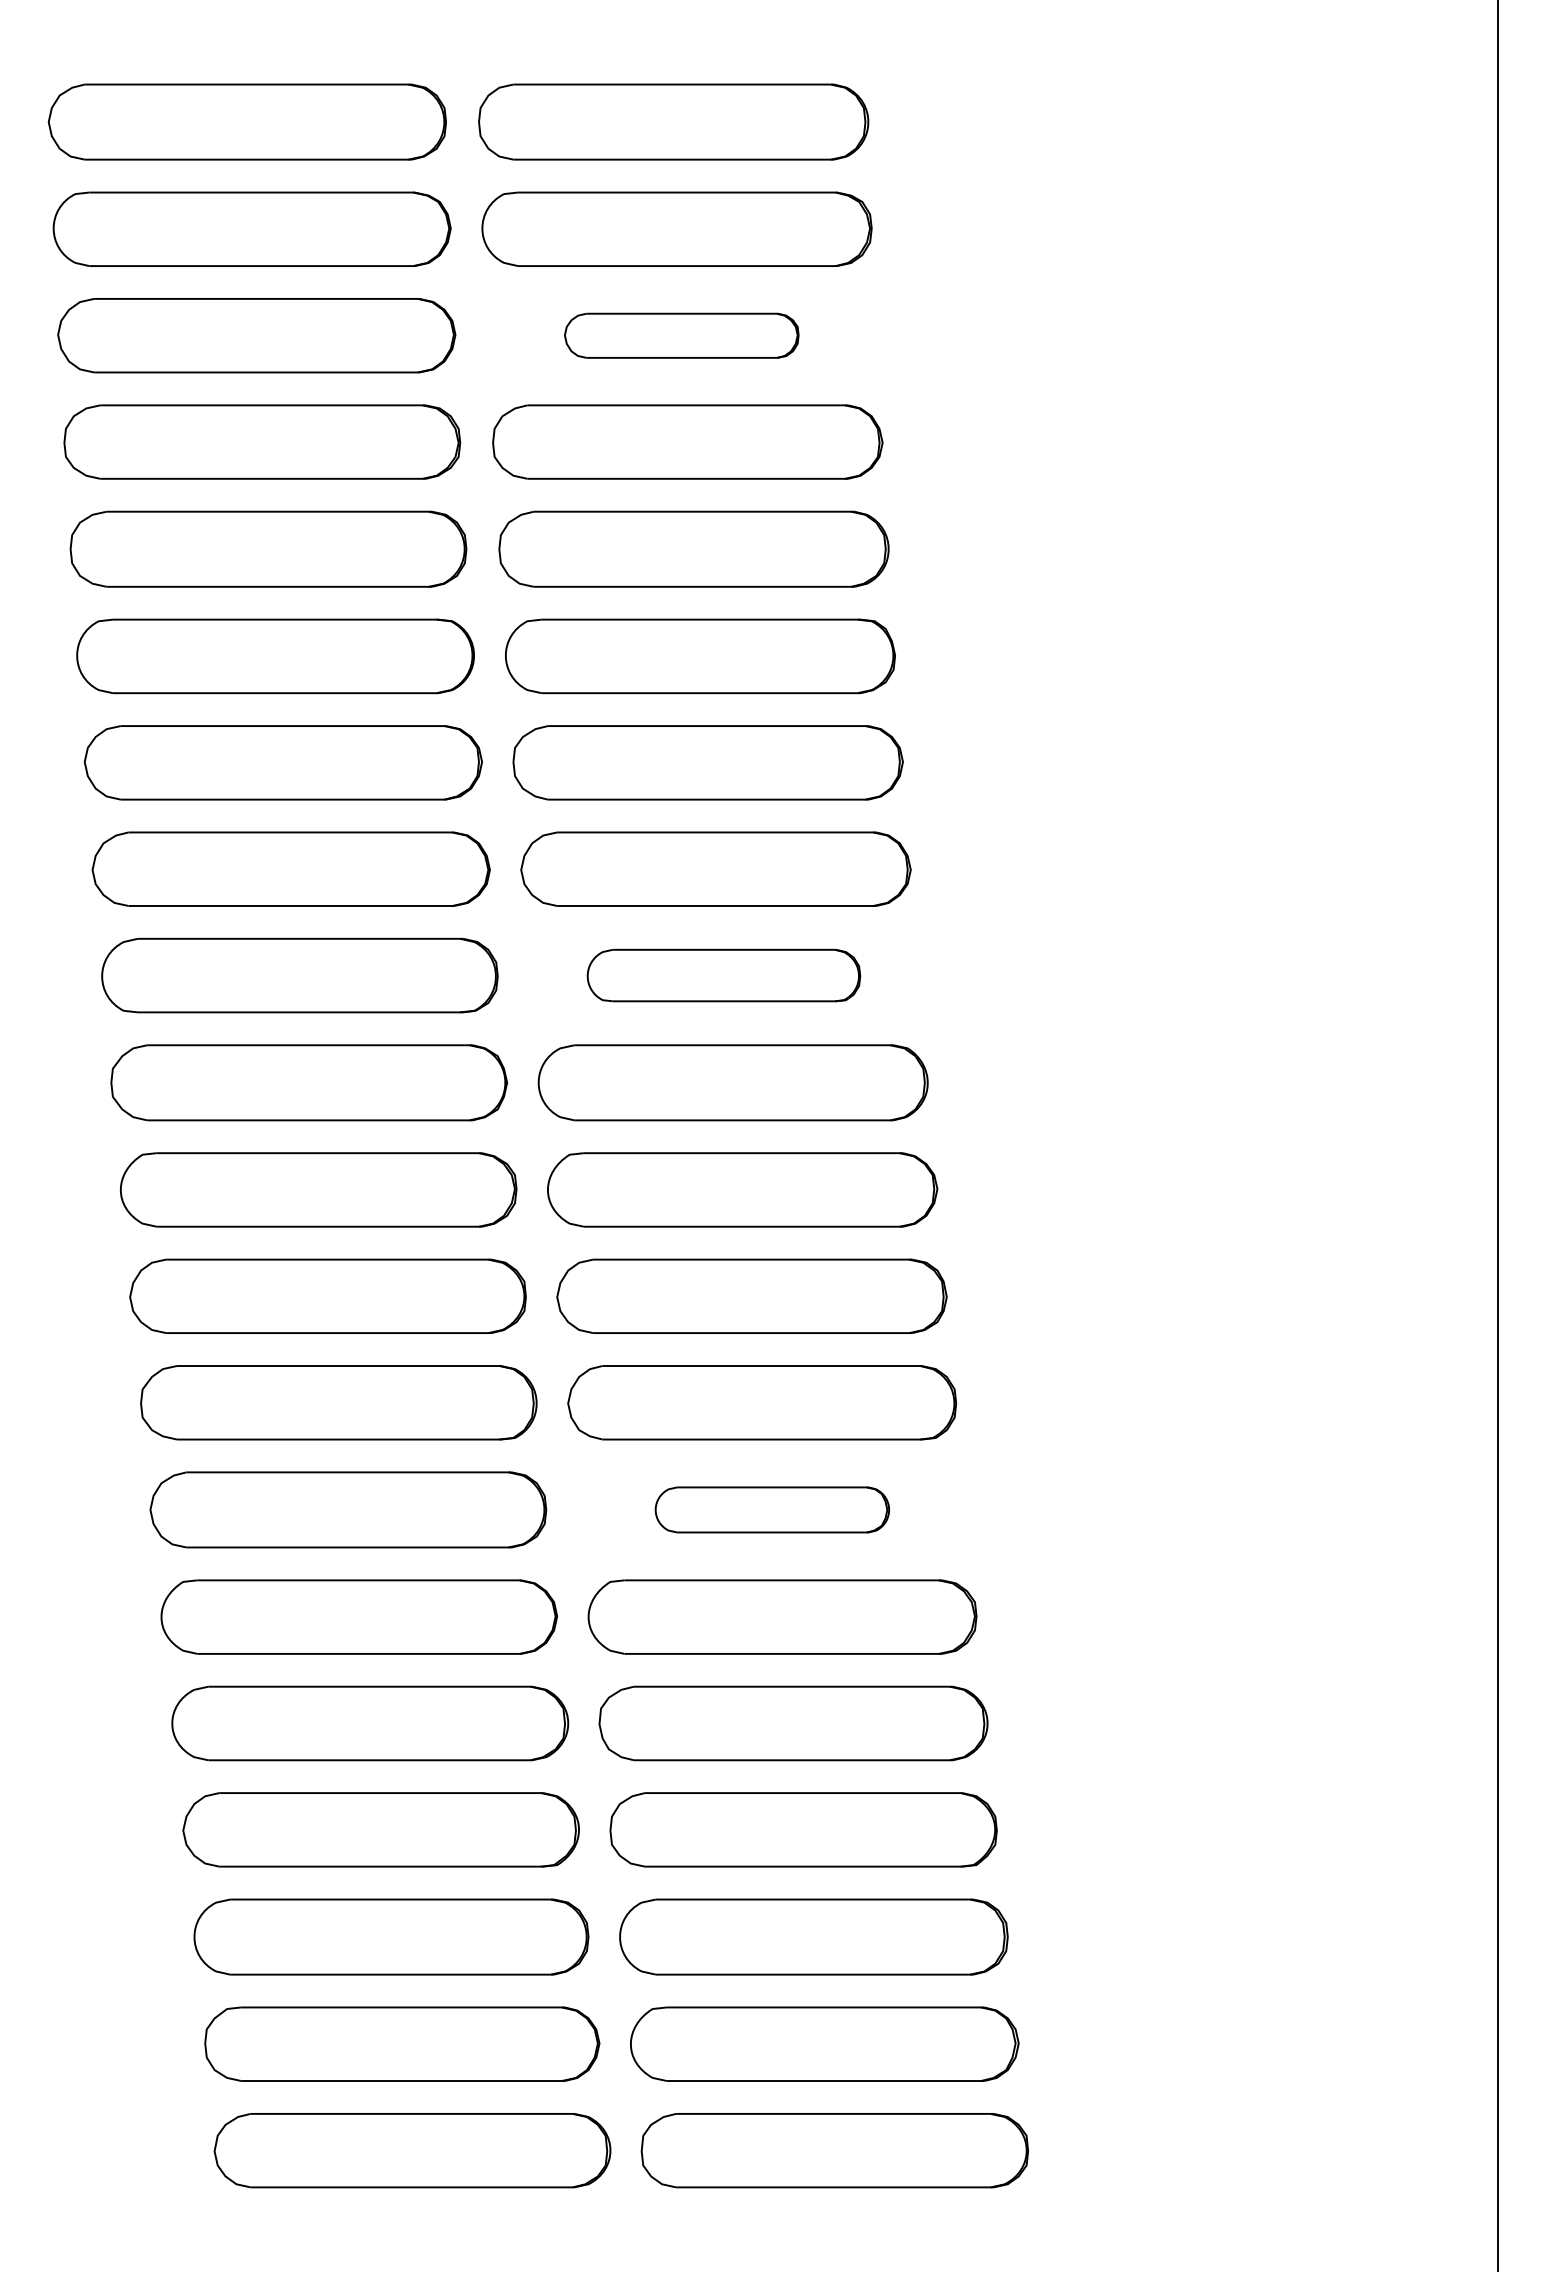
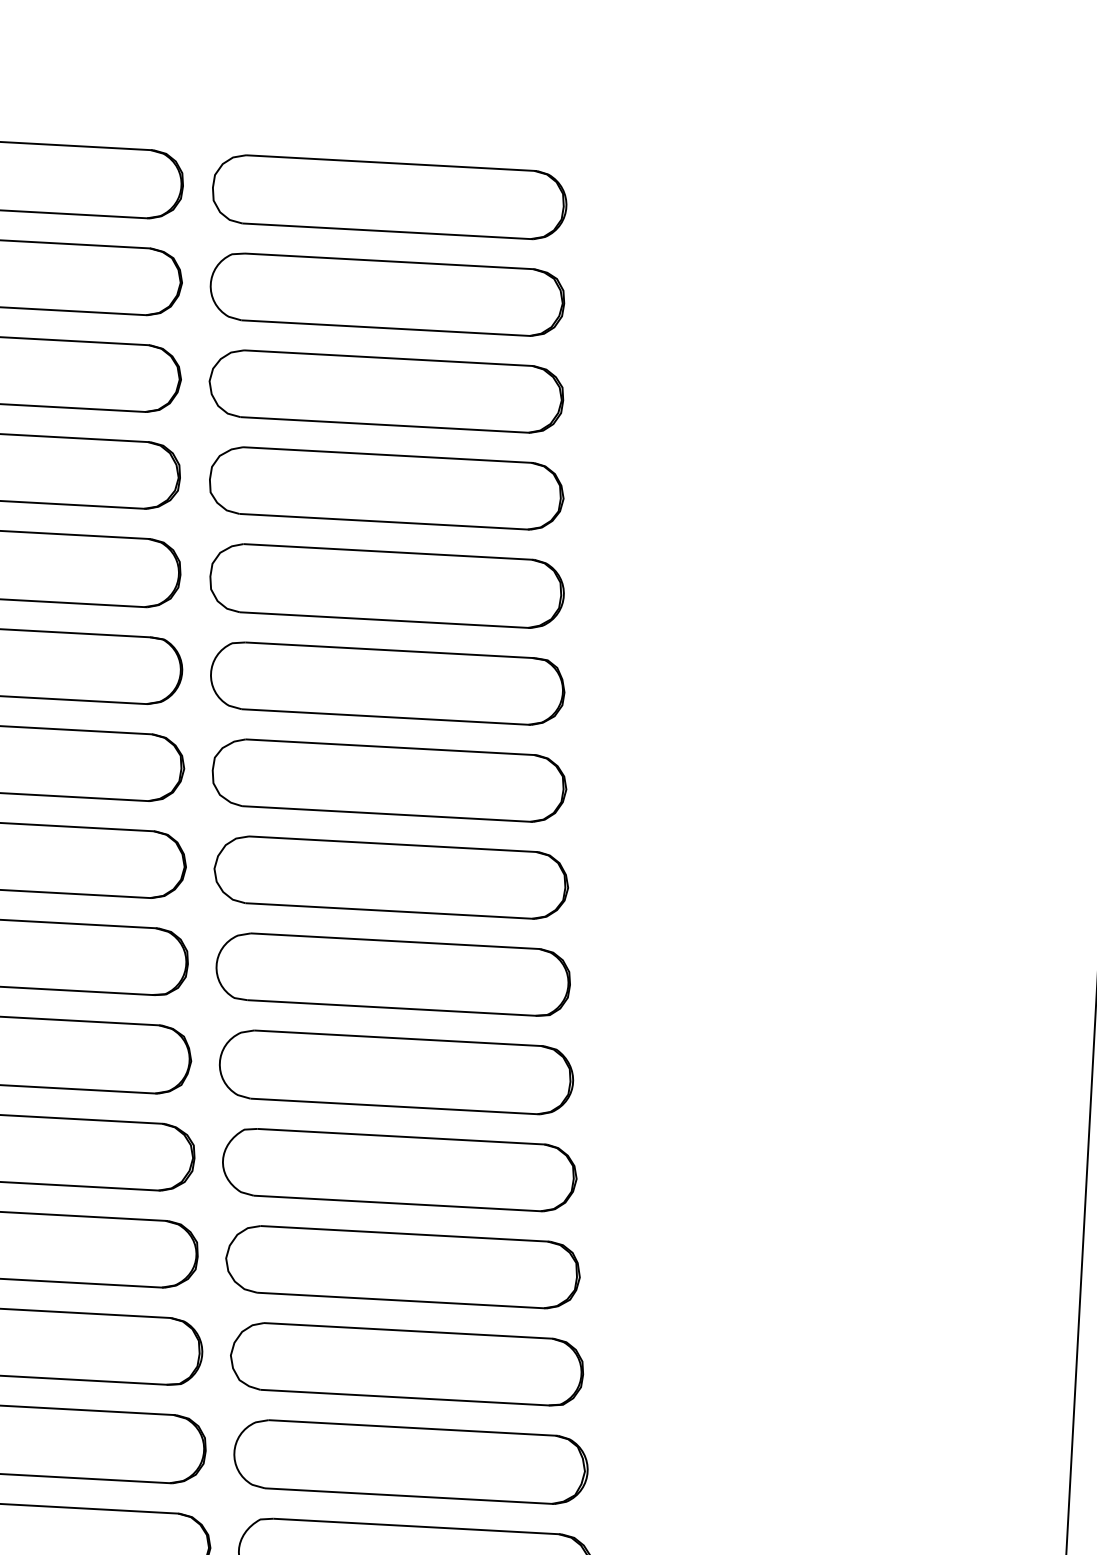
part: (681, 335) -> (386, 391), size x1.67
part: (723, 975) -> (392, 974), size x1.43
part: (772, 1509) -> (411, 1461), size x1.67

